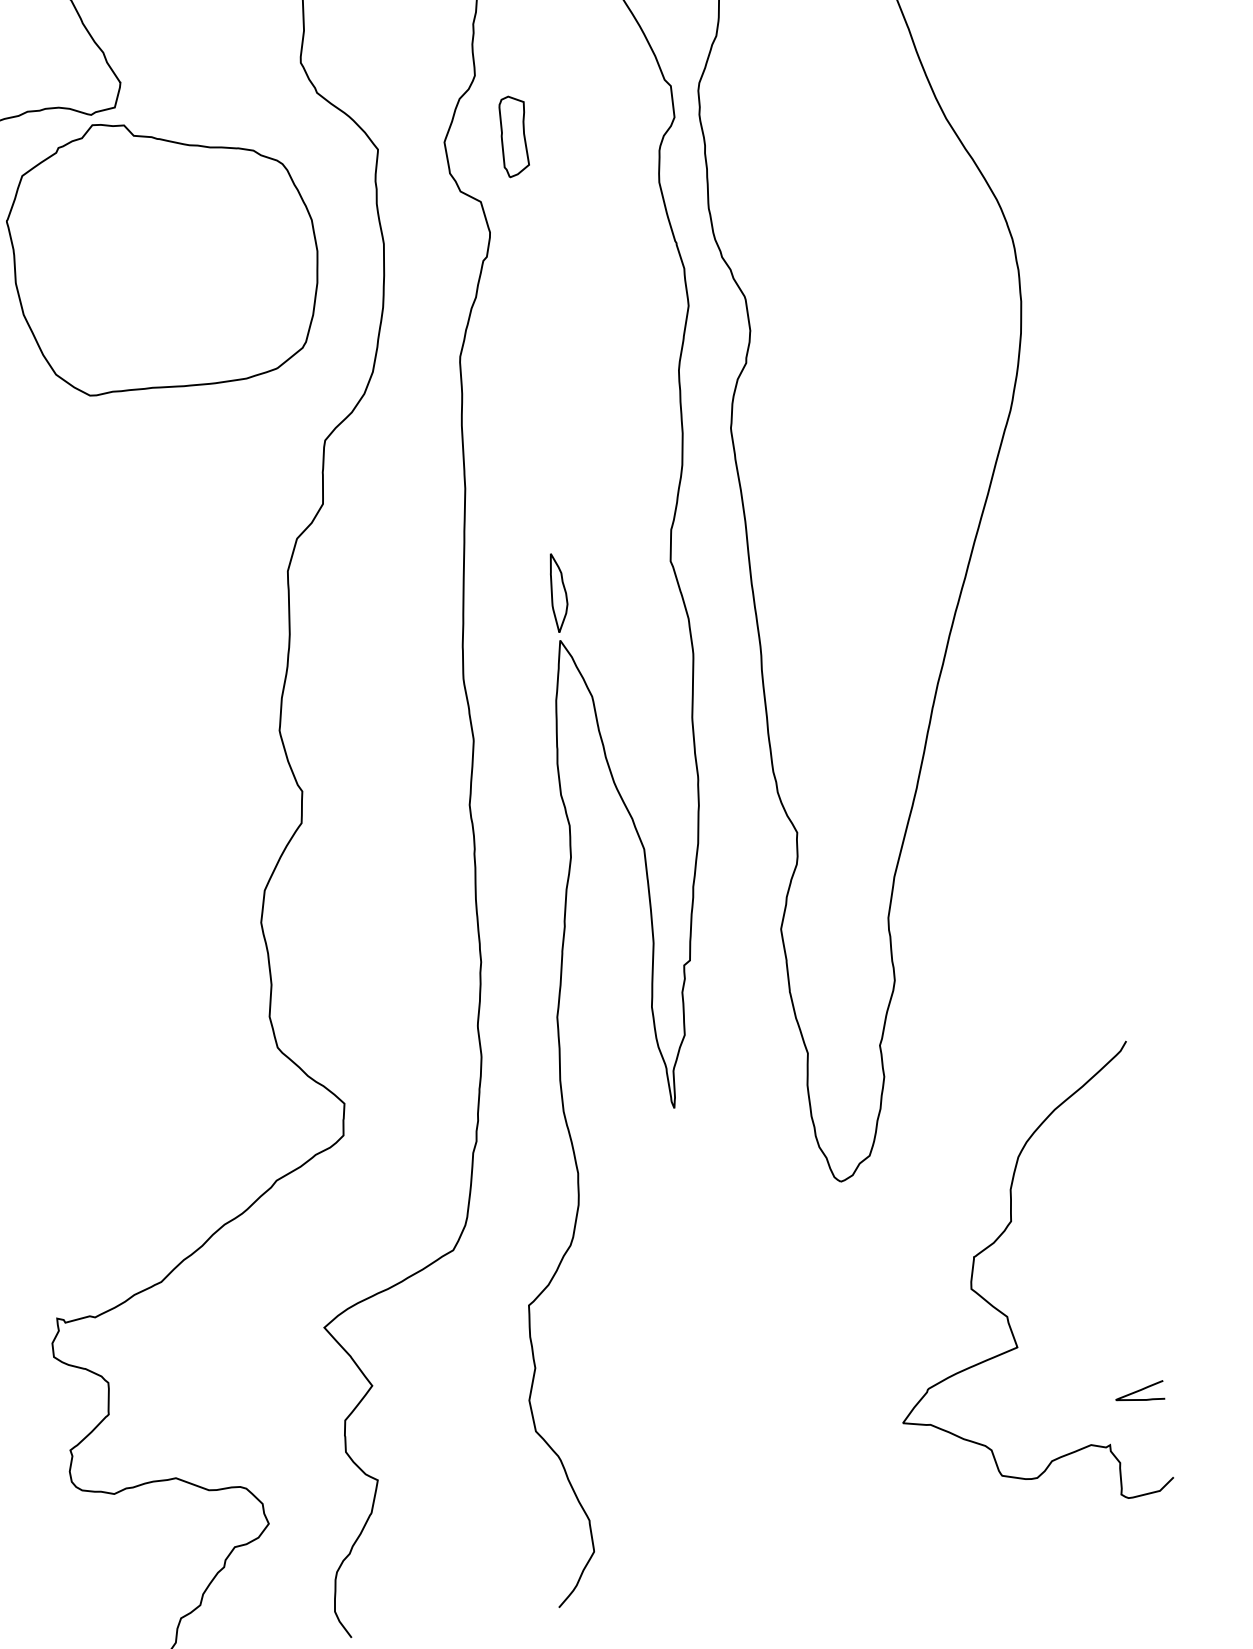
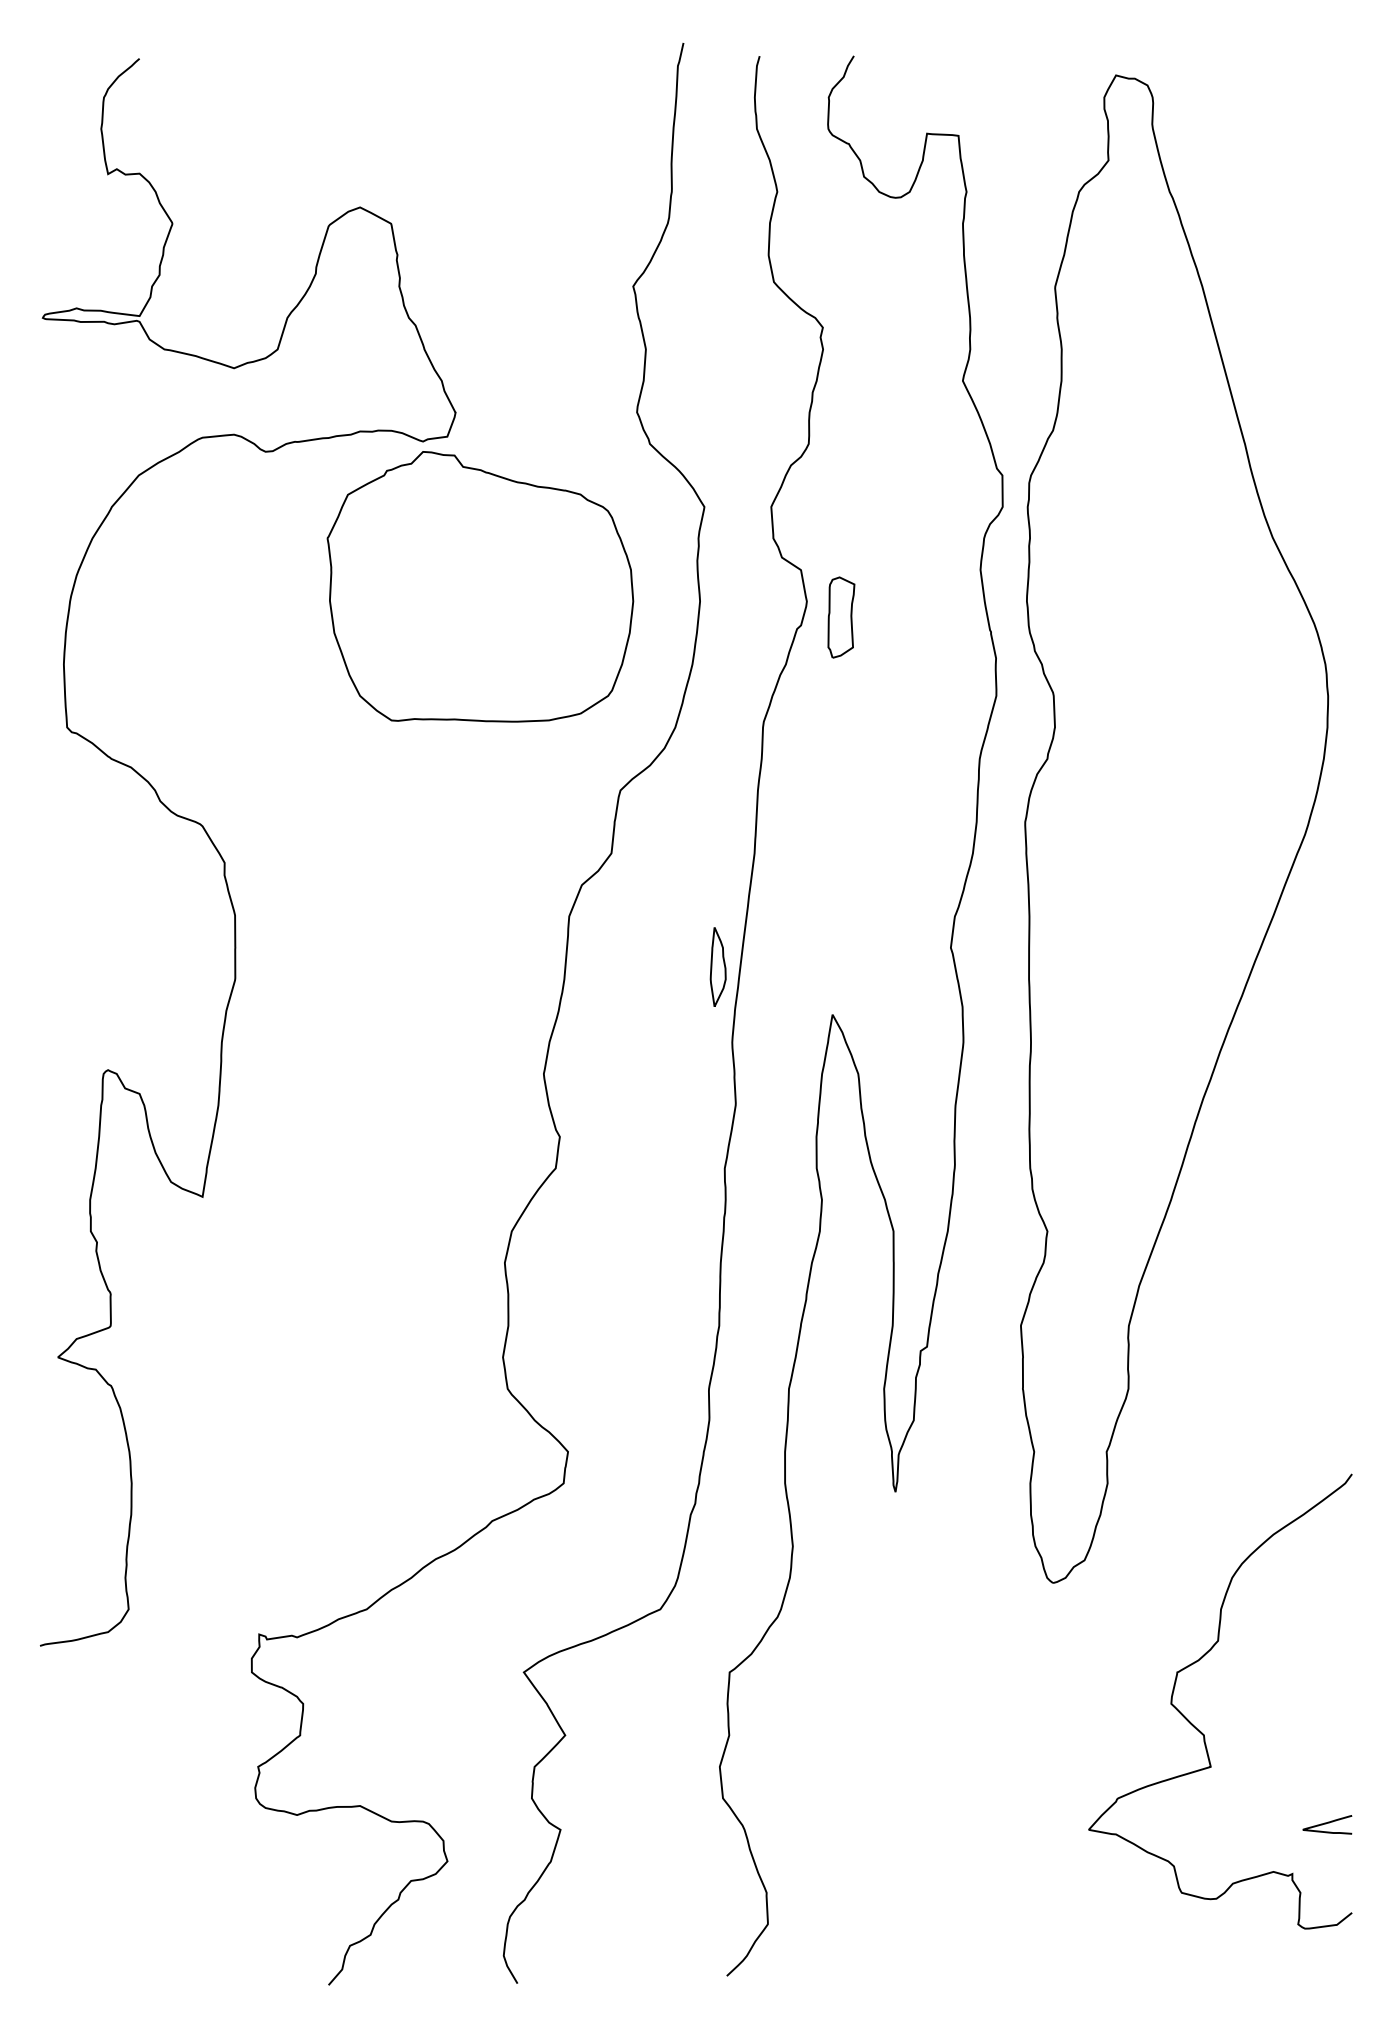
part: (514, 136) -> (841, 617), moved
part: (557, 592) -> (717, 966), moved

